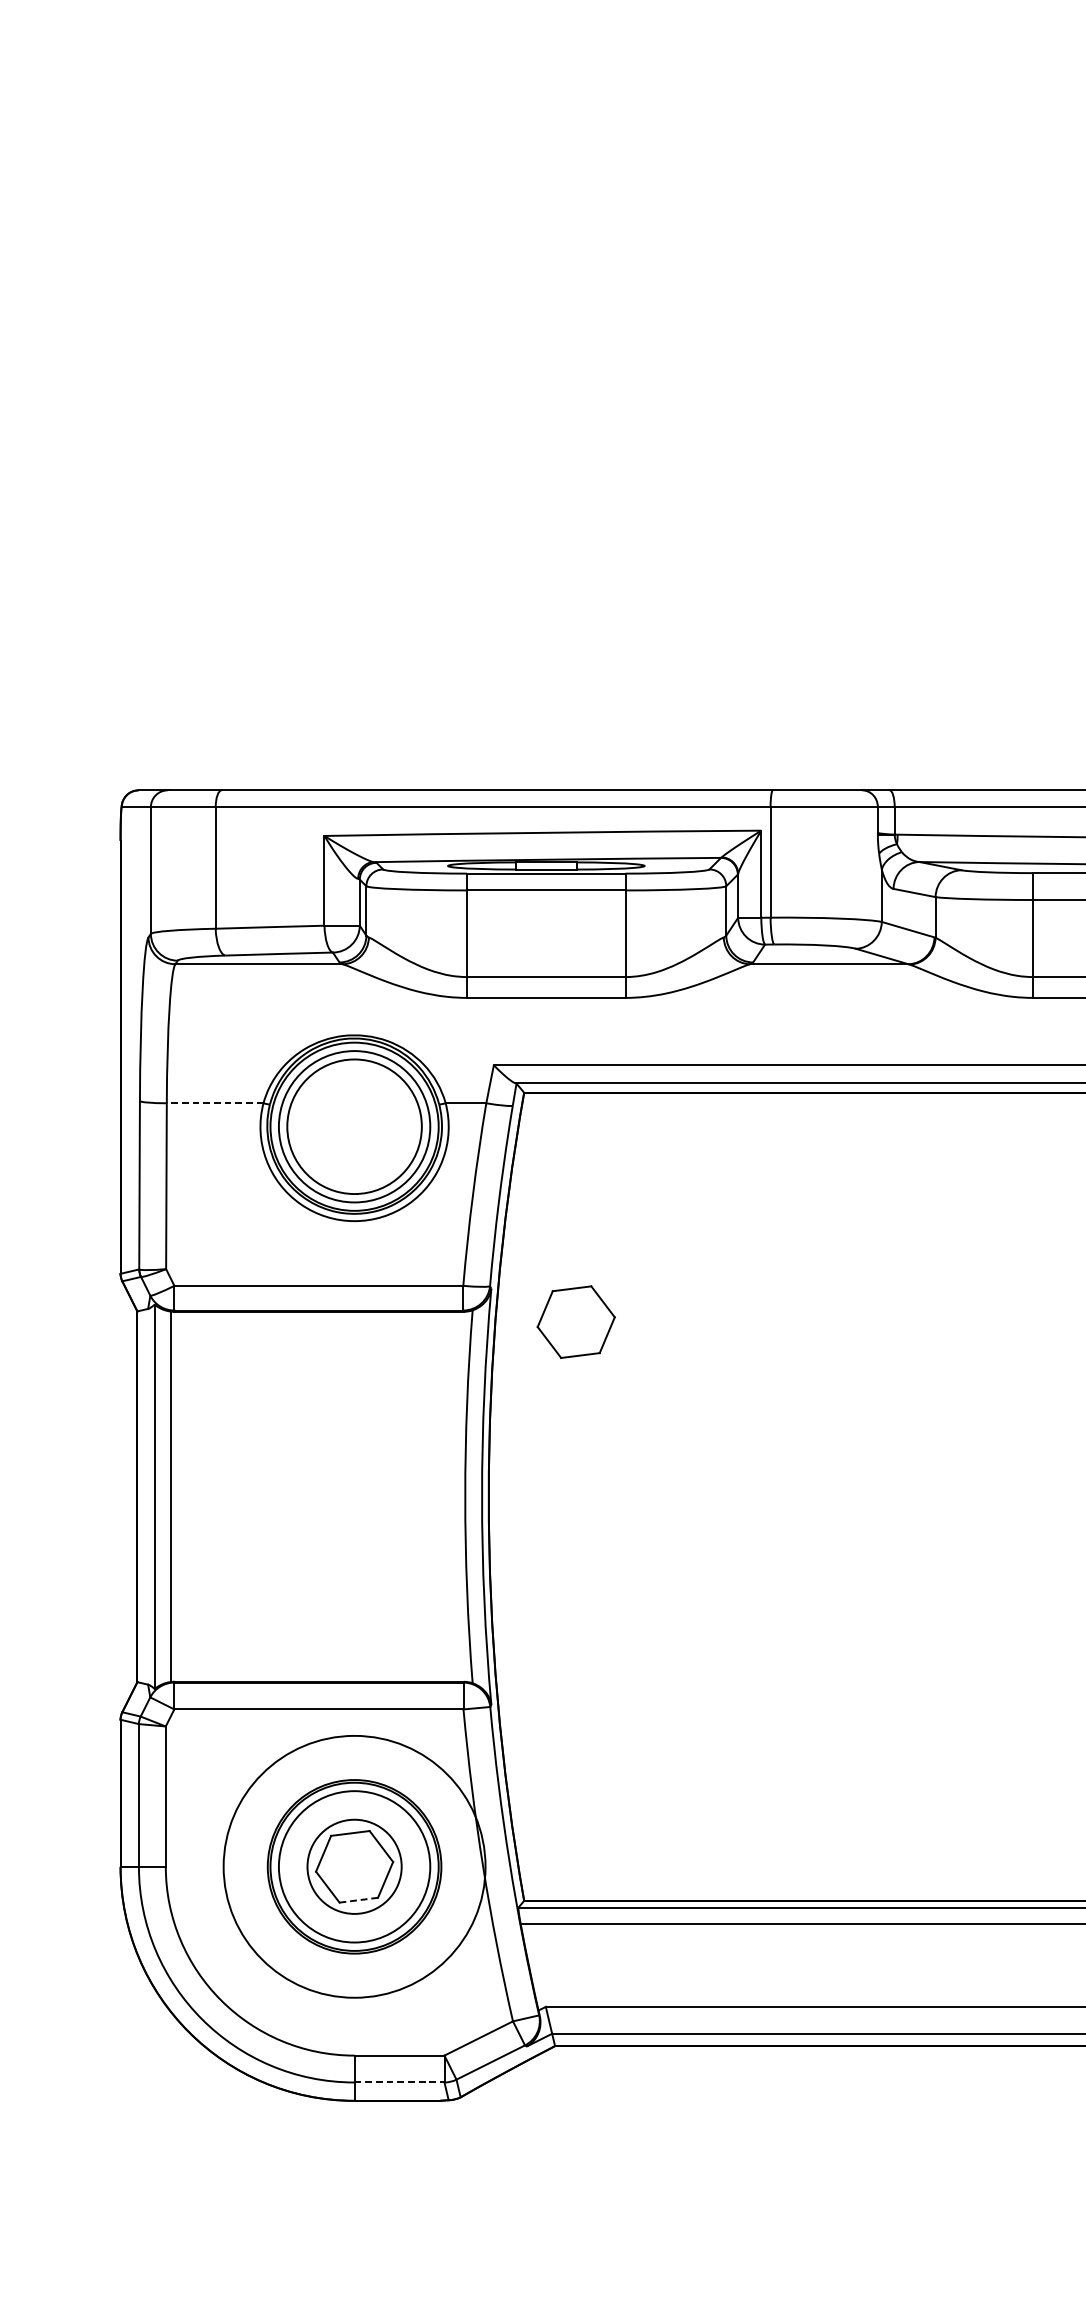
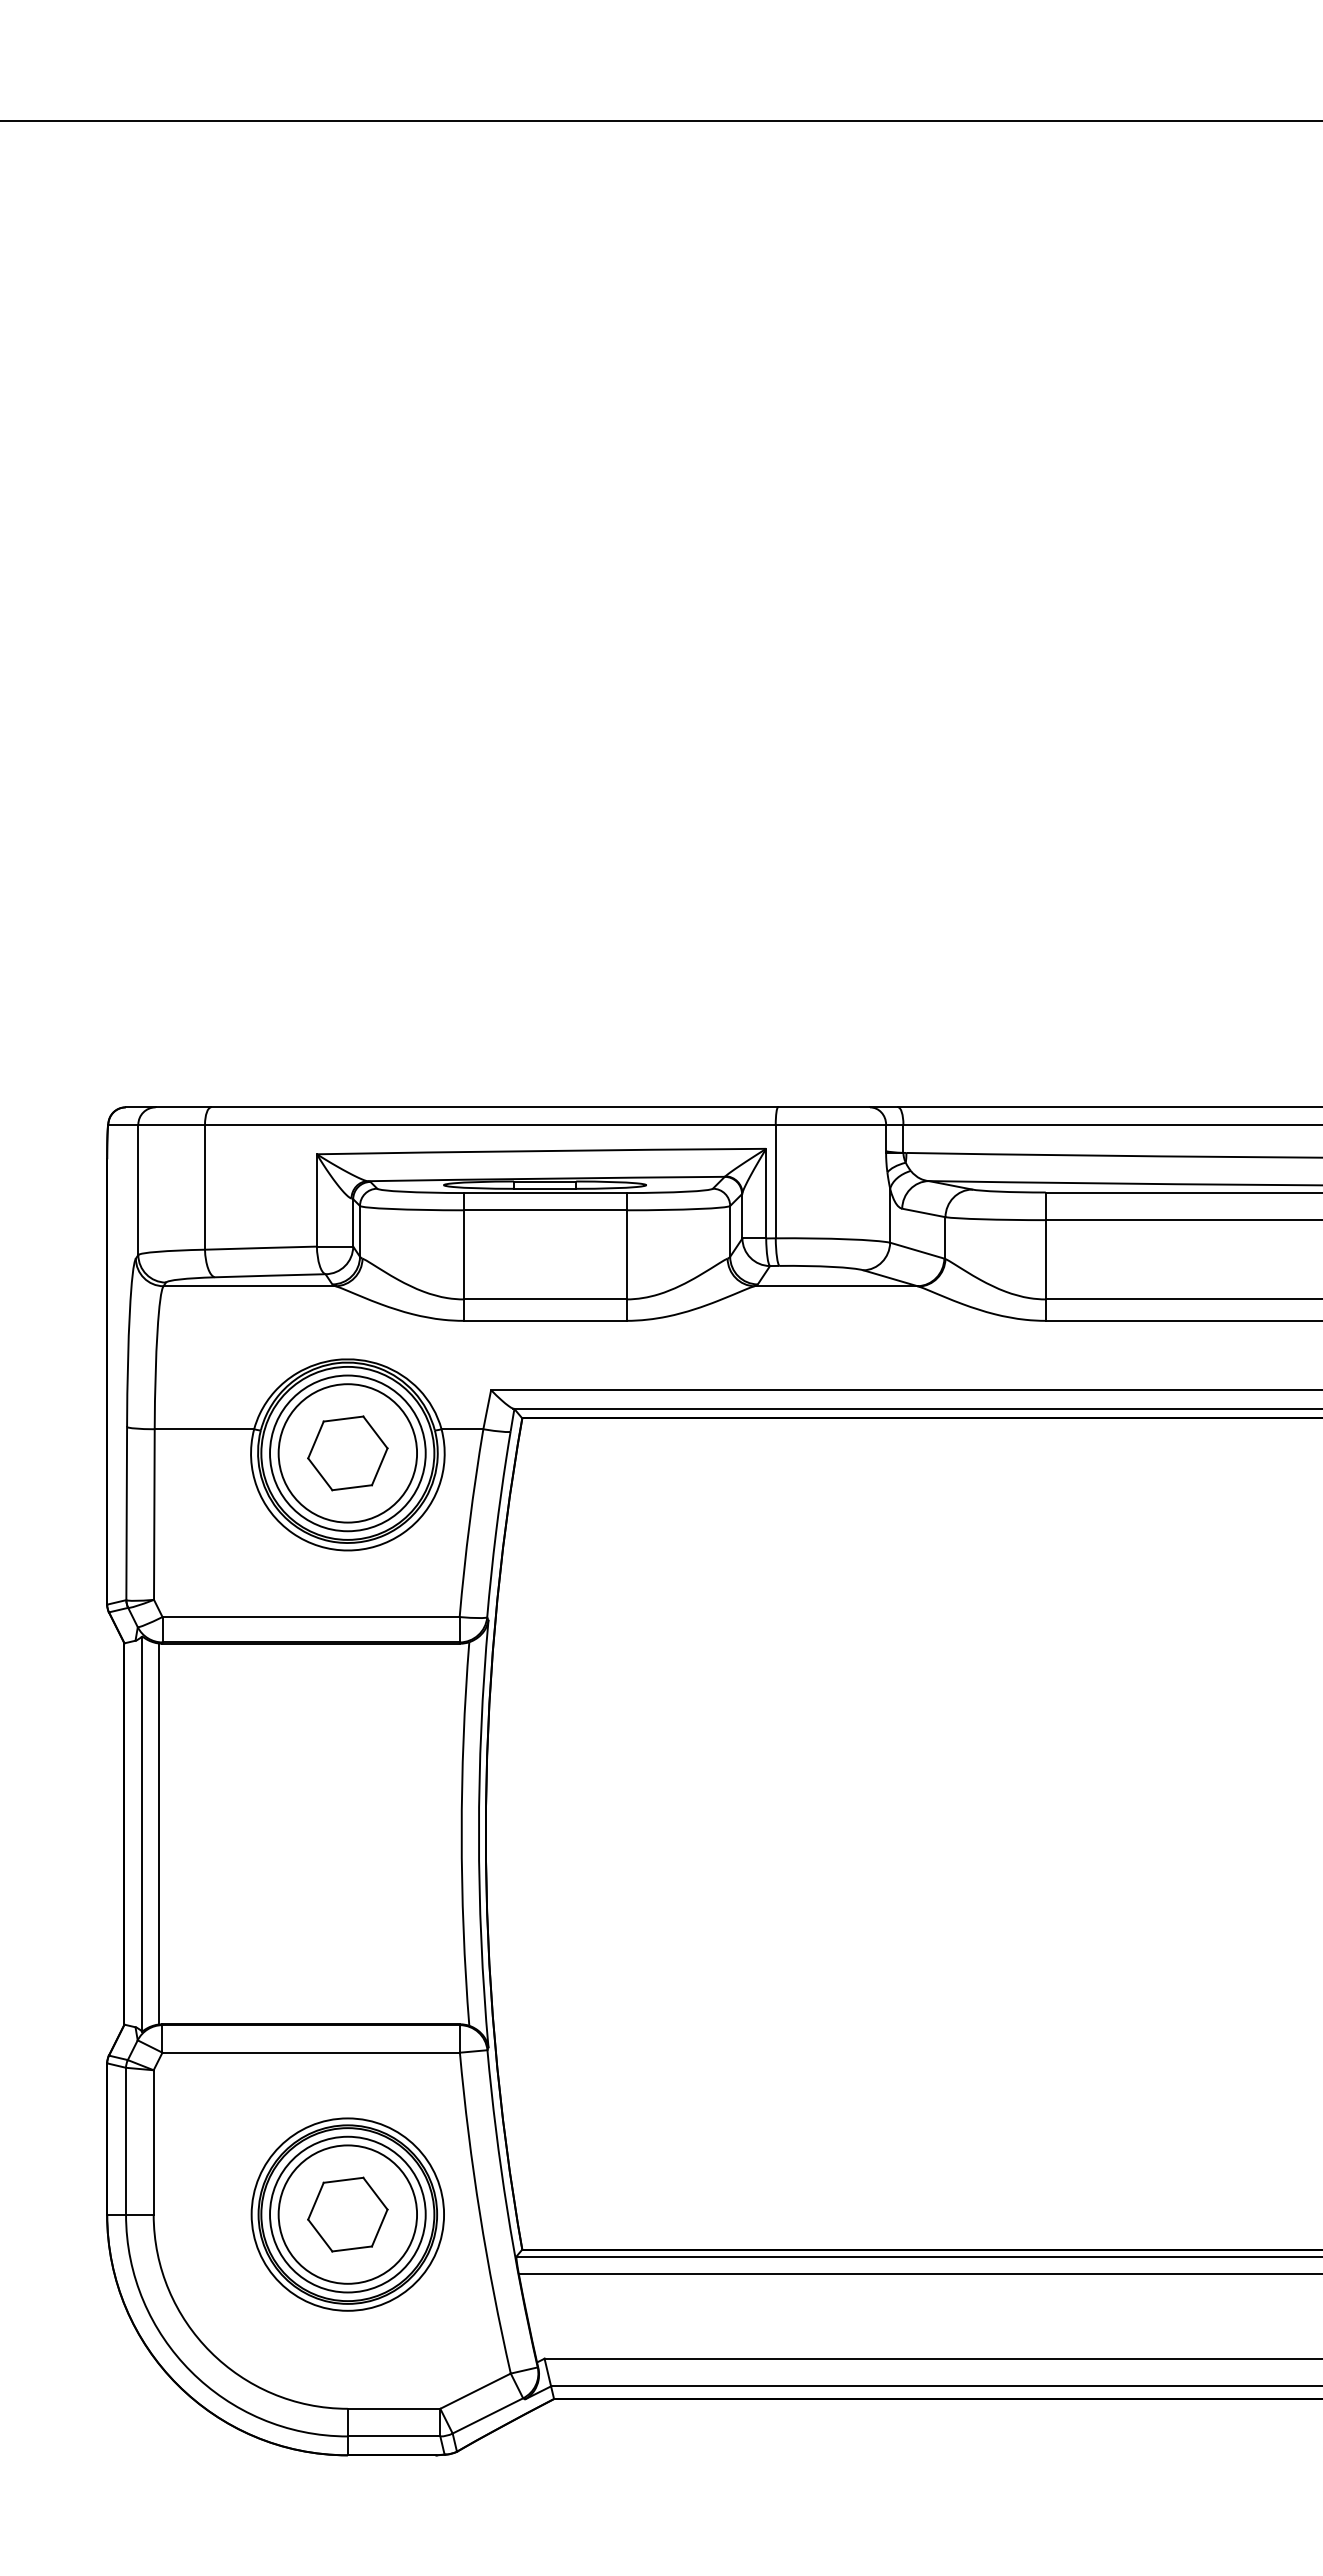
line: (215, 1103) -> (204, 1429), dashed -> solid
part: (575, 1322) -> (347, 1453), moved
circle: (354, 1866) -> (347, 2214), size x0.71
circle: (354, 1866) -> (347, 2214), size x1.43
line: (359, 1899) -> (352, 2248), dashed -> solid
line: (399, 2082) -> (394, 2436), dashed -> solid

